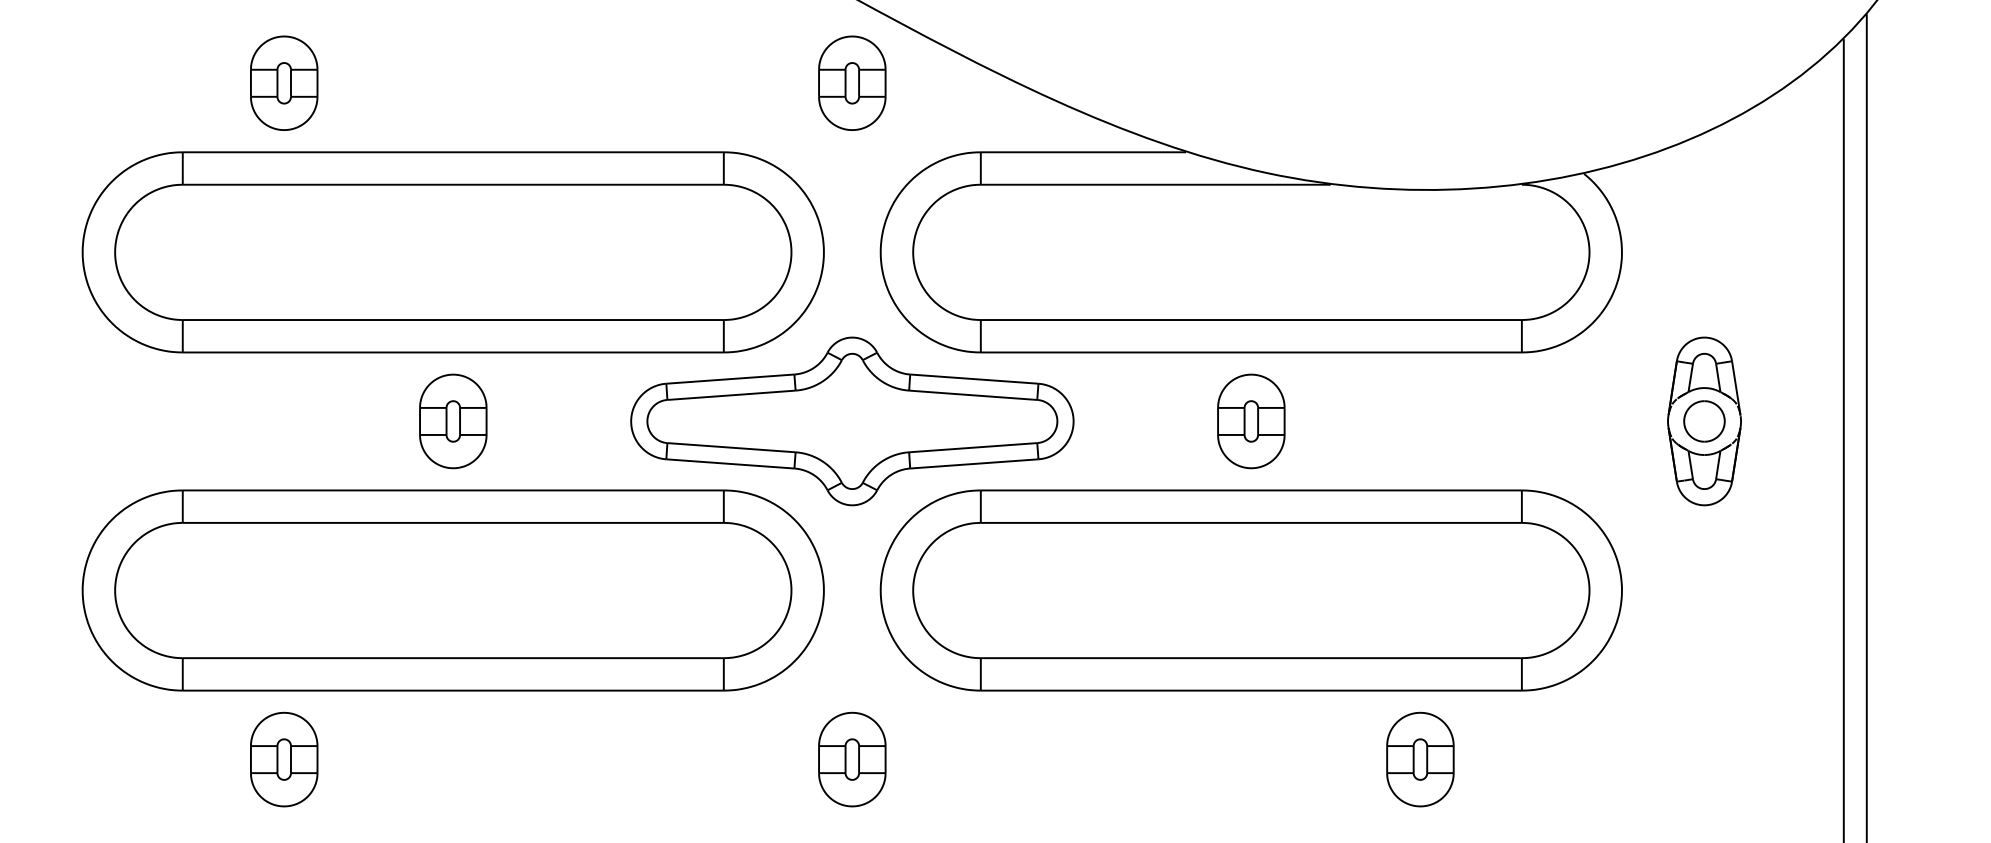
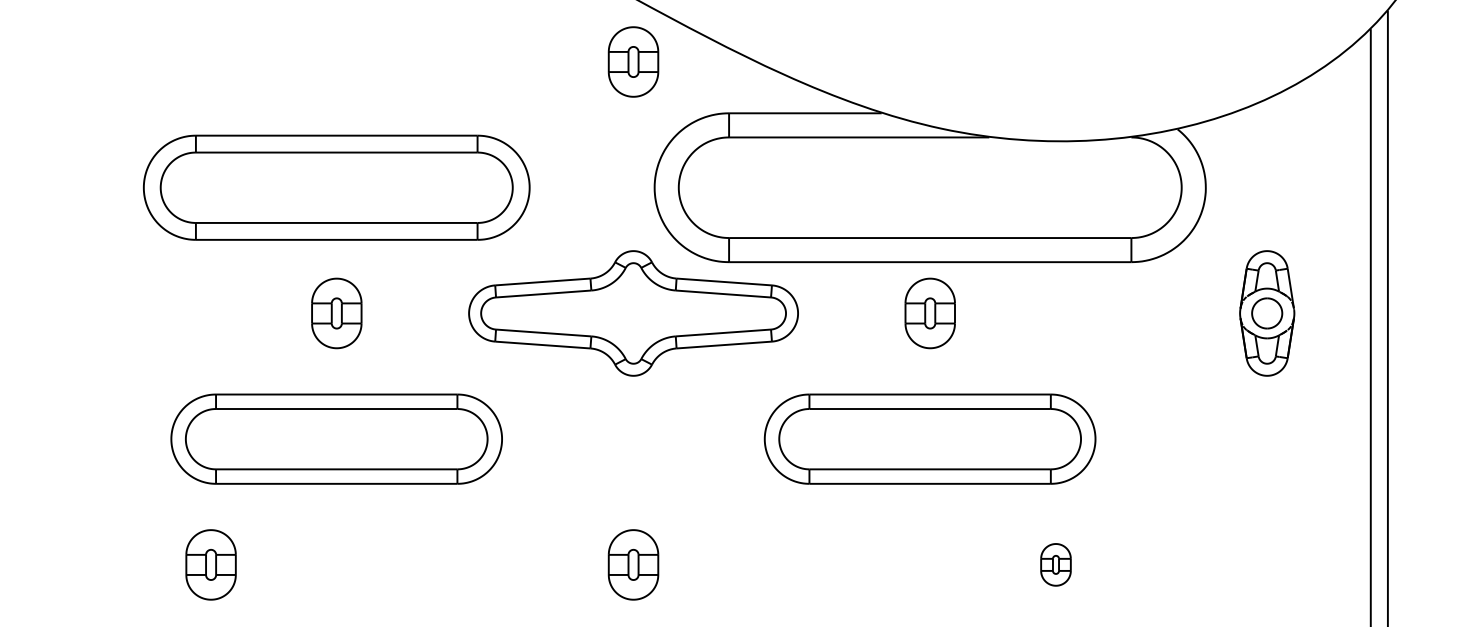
part: (284, 82) -> (211, 61), removed
part: (452, 252) -> (336, 187), size x0.7
part: (452, 590) -> (336, 439), size x0.6
part: (1250, 590) -> (929, 439), size x0.6
part: (1420, 759) -> (1056, 564), size x0.6

